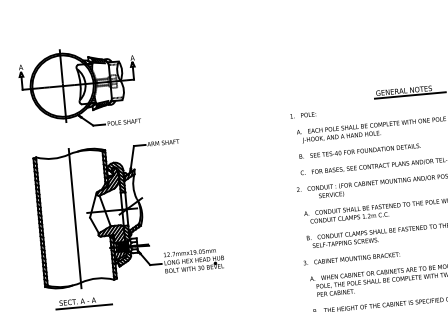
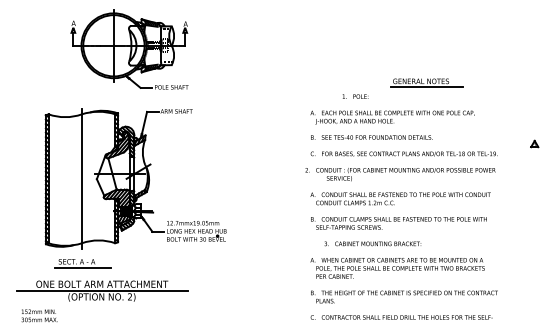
part: (78, 88) -> (129, 49), moved
text: (303, 115) -> (355, 96), moved
text: (351, 258) -> (372, 243), moved

